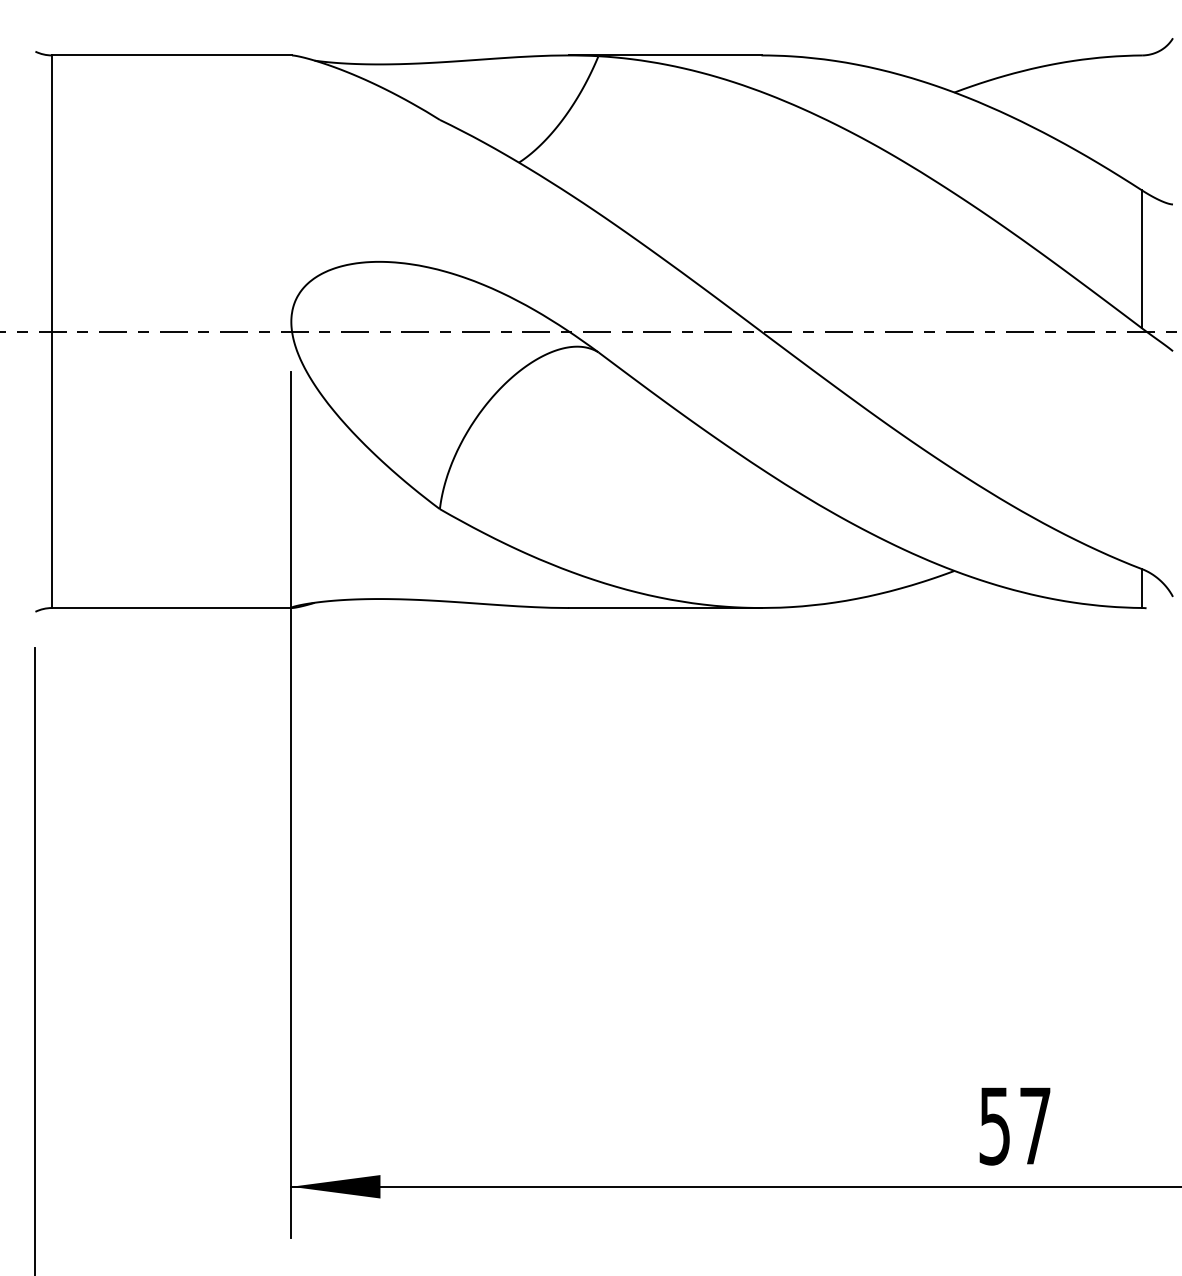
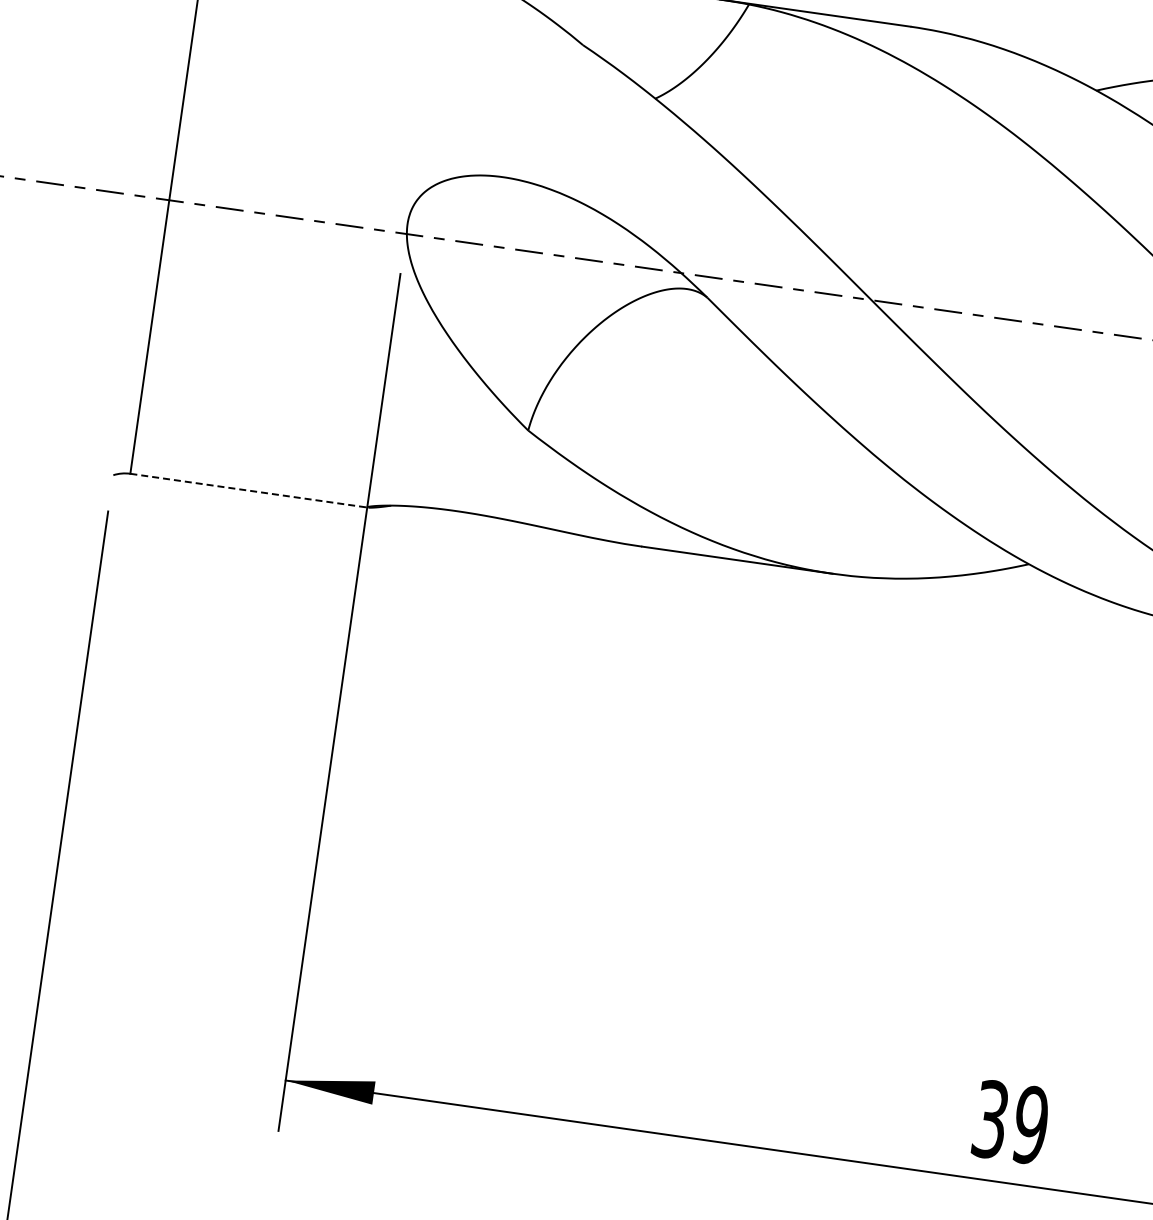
line: (172, 608) -> (249, 491), solid -> dashed
text: (1015, 1125) -> (1011, 1121), 57 -> 39

